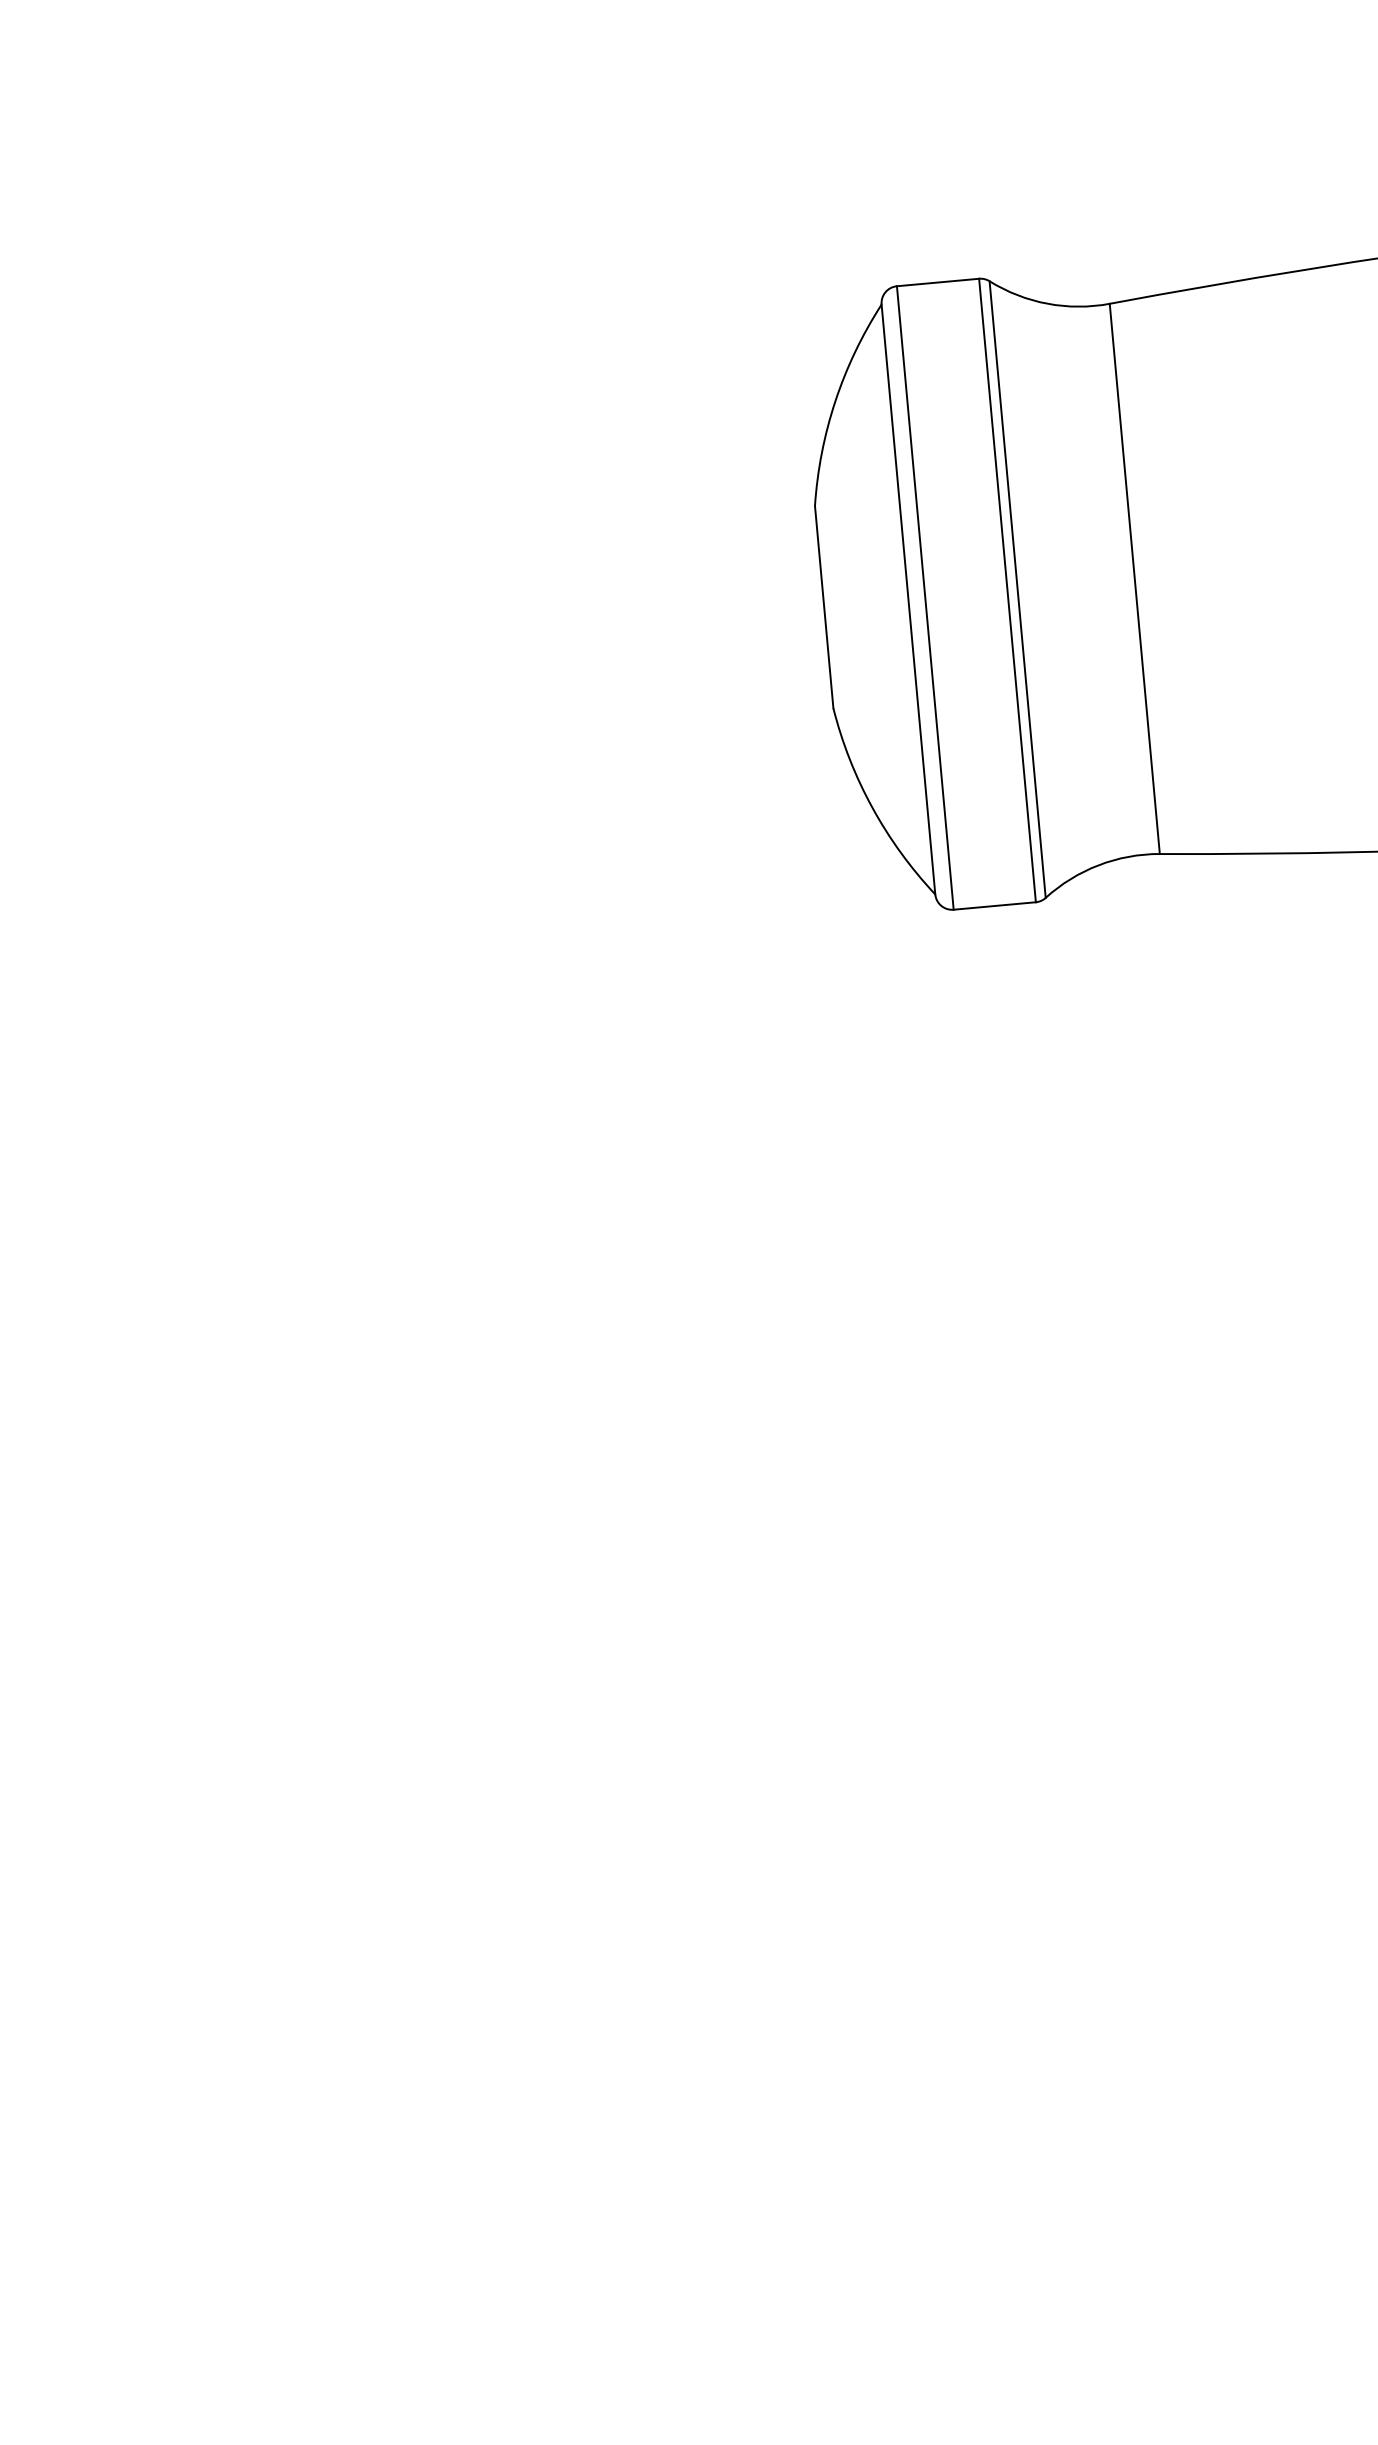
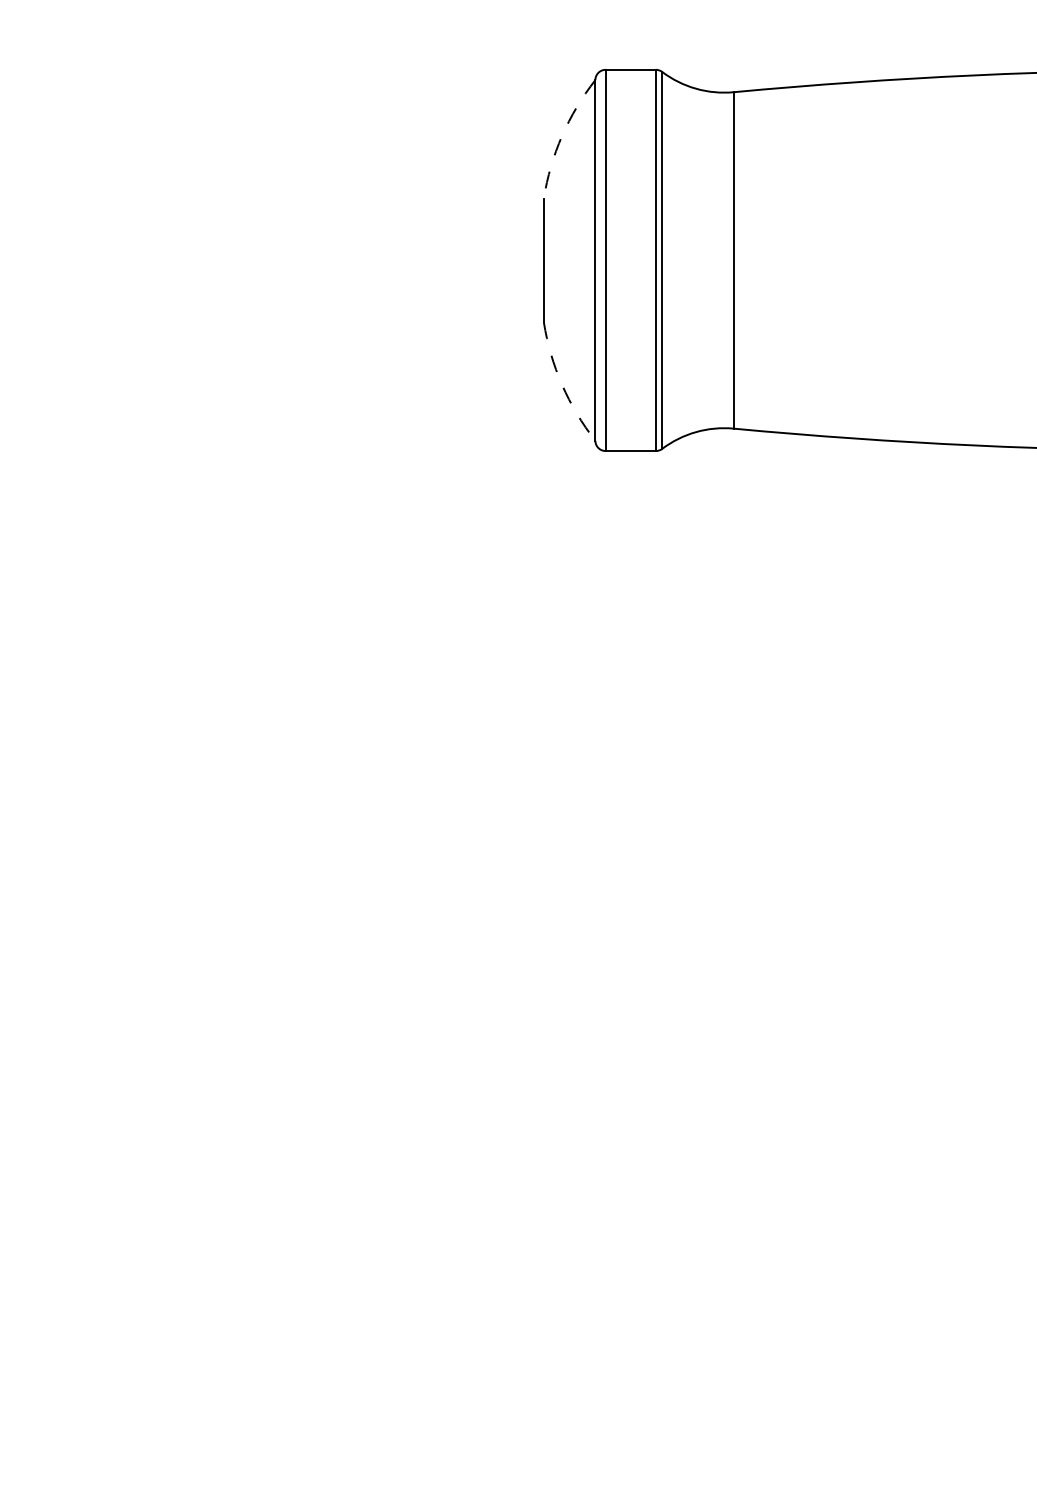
arc: (836, 401) -> (562, 136), solid -> dashed
arc: (873, 807) -> (562, 384), solid -> dashed

